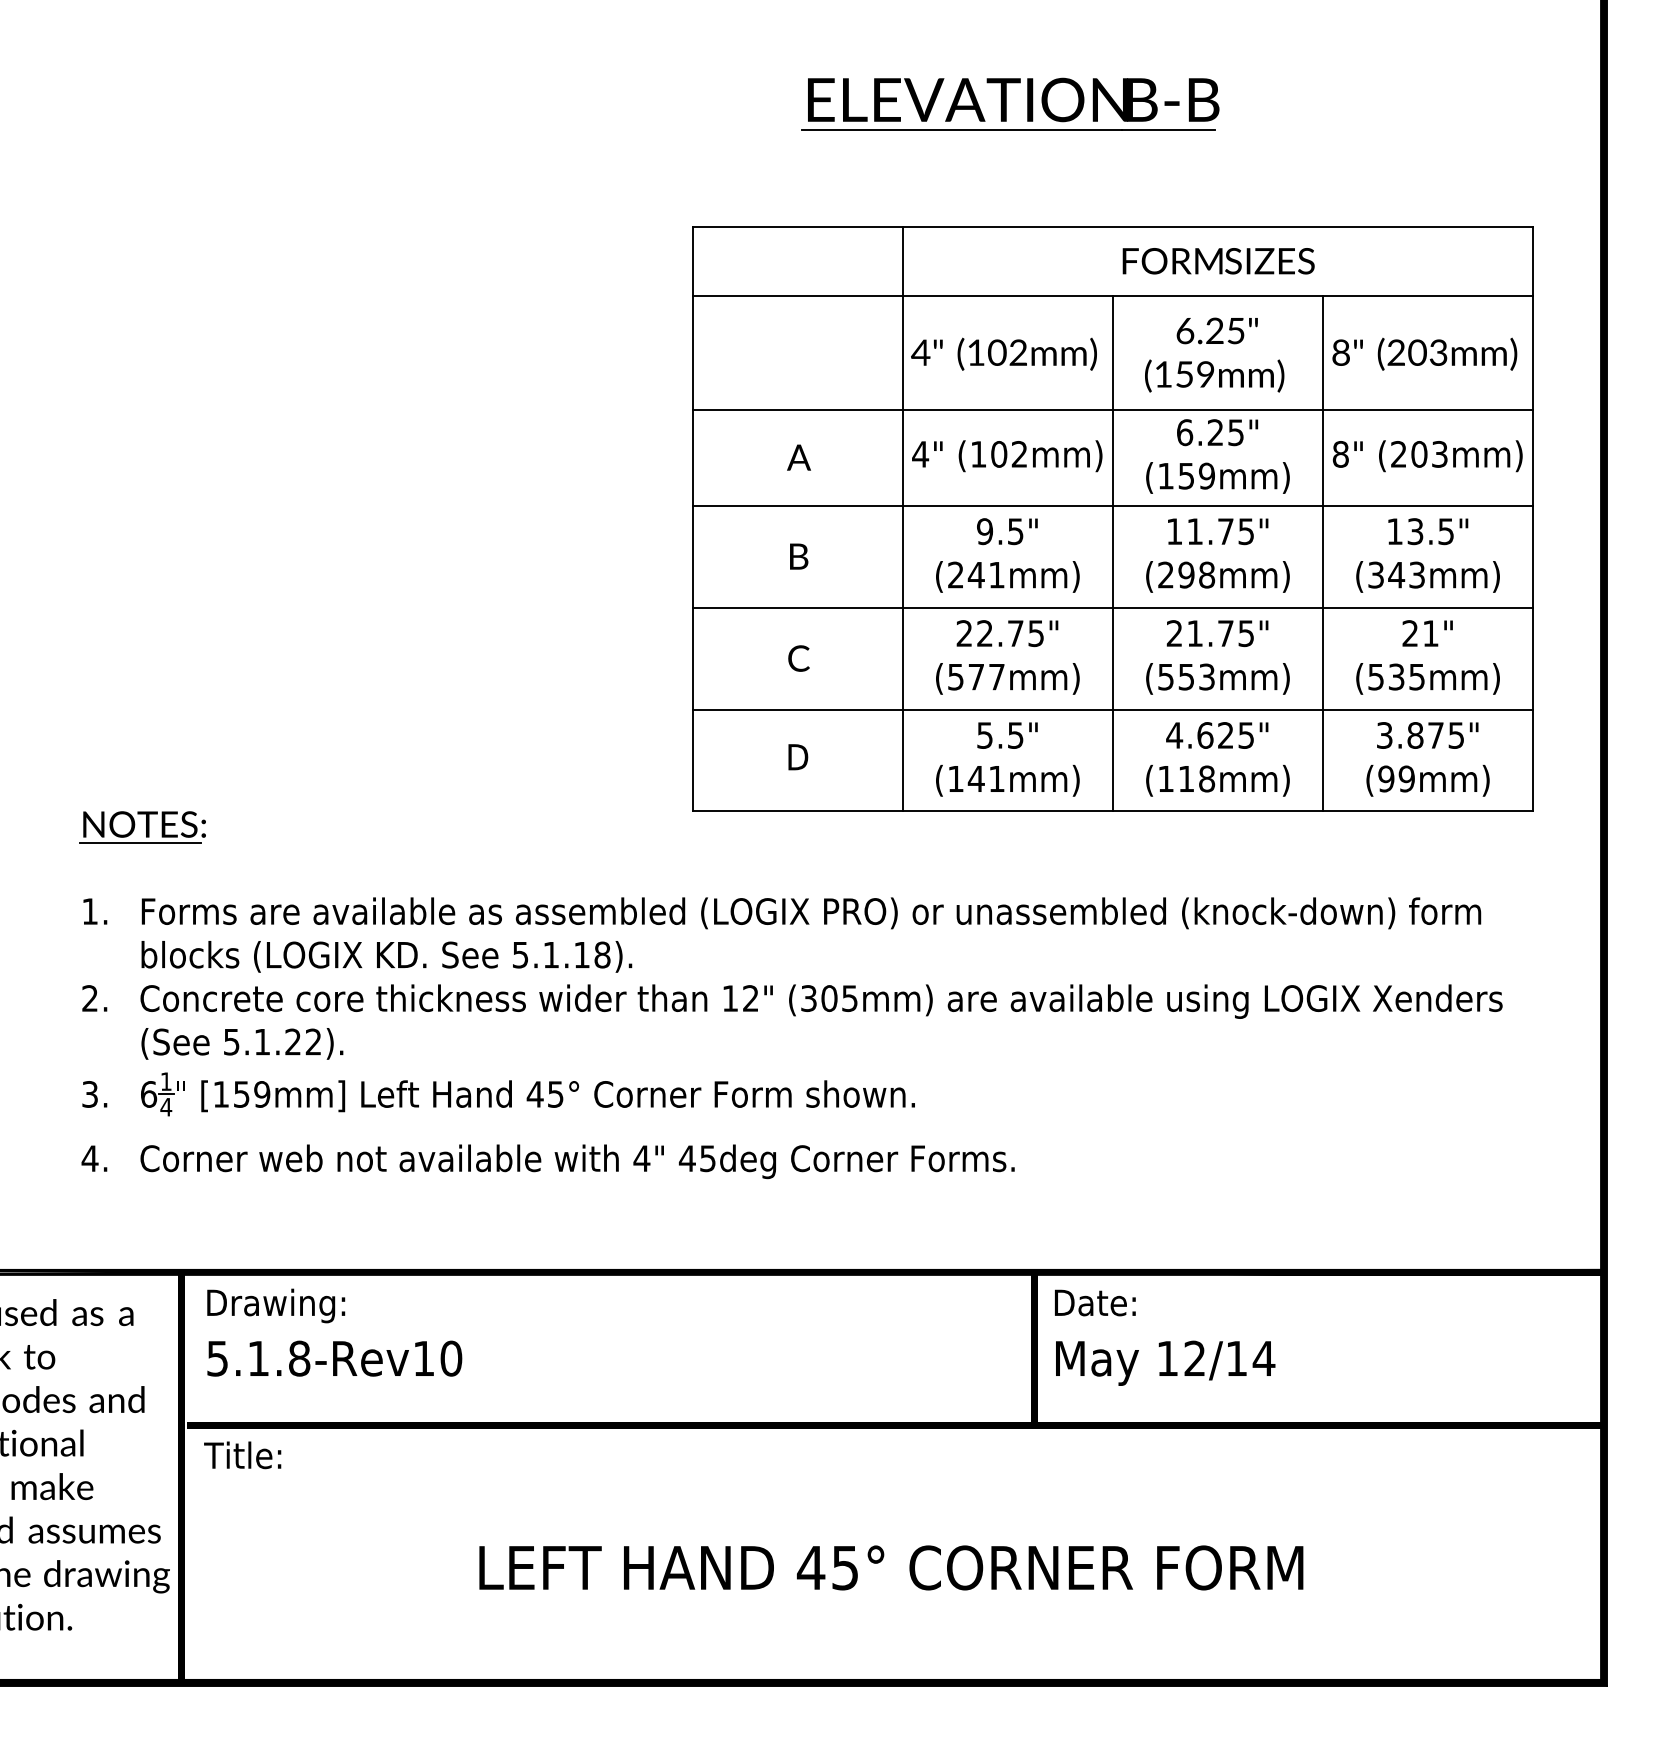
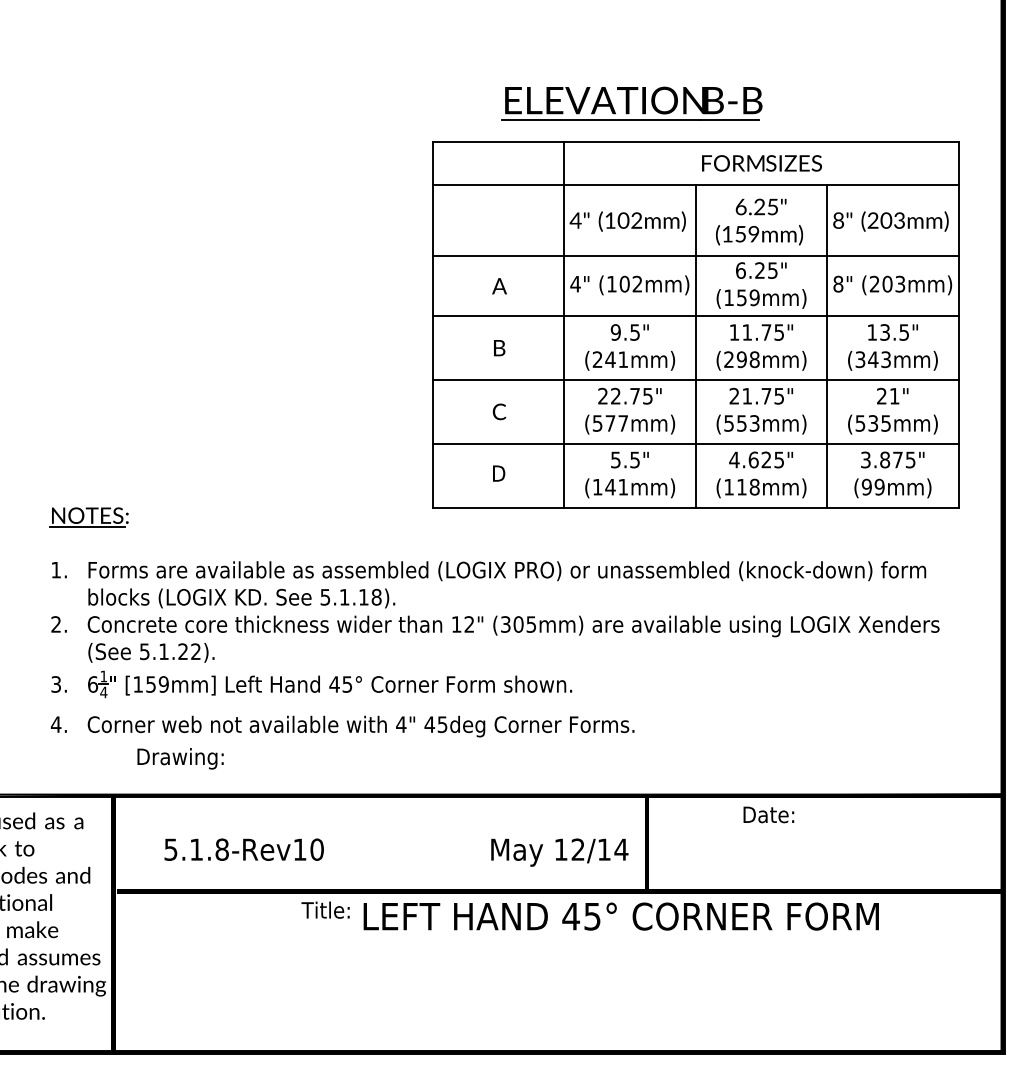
part: (1009, 104) -> (631, 103), moved
text: (1094, 1302) -> (768, 814), moved
text: (276, 1305) -> (180, 758), moved
text: (333, 1358) -> (243, 849), moved
text: (1165, 1363) -> (559, 852), moved
text: (242, 1454) -> (325, 909), moved
text: (890, 1567) -> (620, 916), moved

